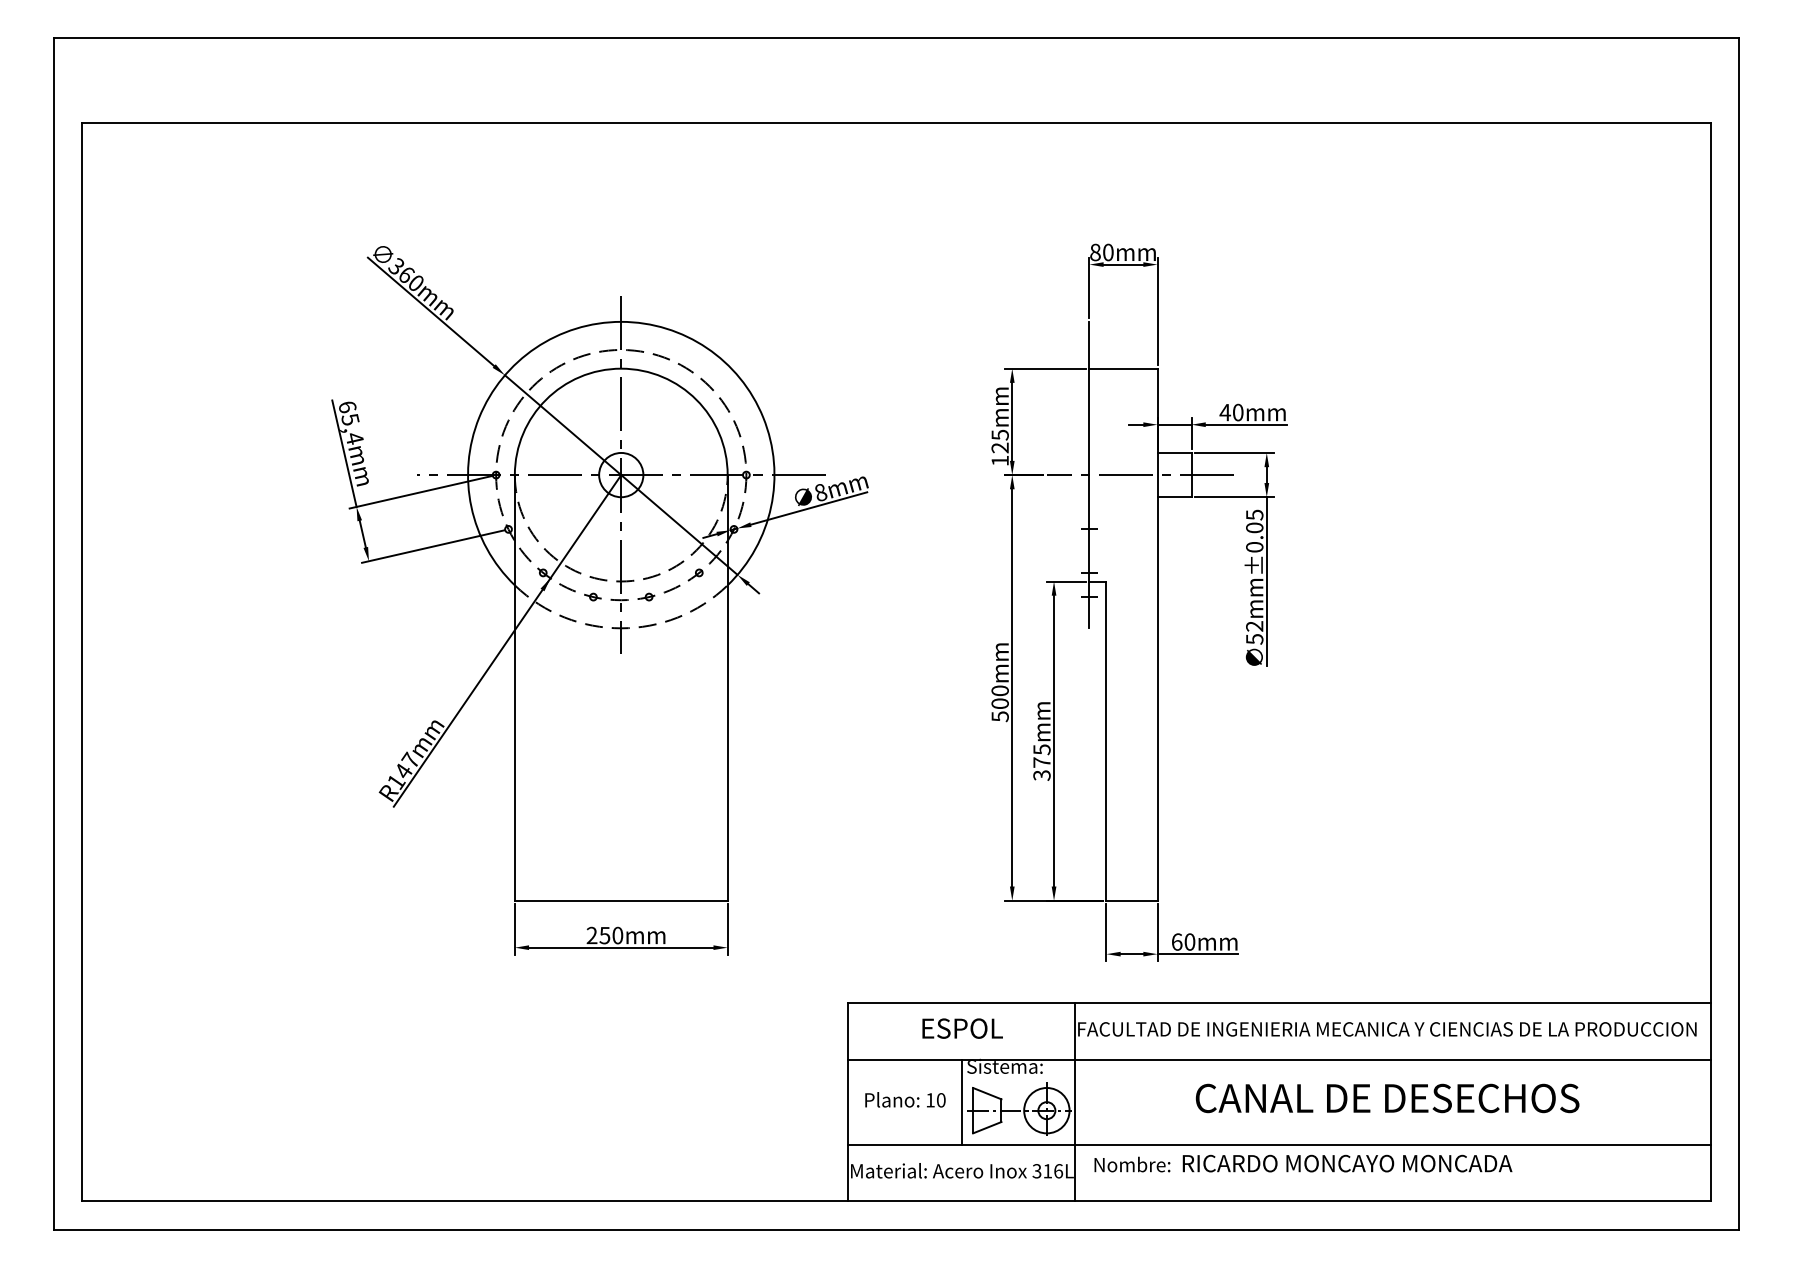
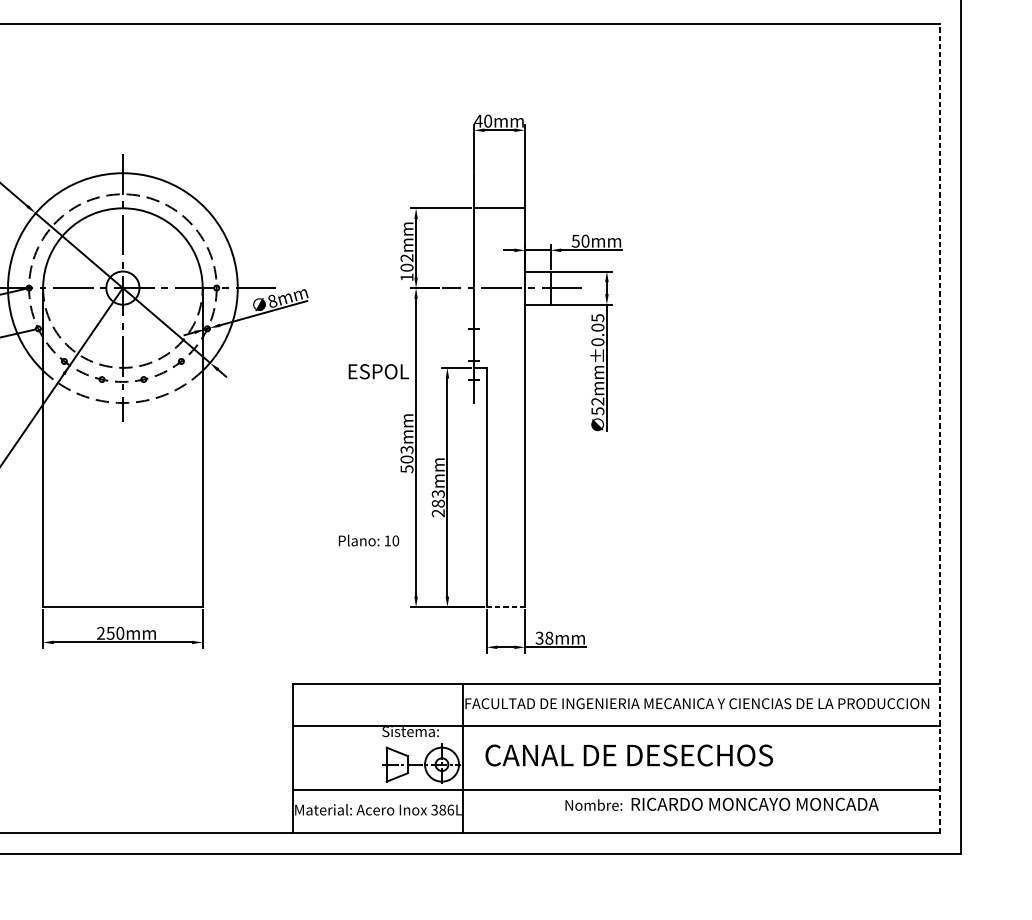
text: (1095, 252) -> (478, 121), 80mm -> 40mm
text: (1225, 412) -> (575, 241), 40mm -> 50mm
text: (999, 441) -> (406, 262), 125mm -> 102mm
line: (1710, 661) -> (939, 427), solid -> dashed
text: (999, 690) -> (406, 449), 500mm -> 503mm
text: (1041, 762) -> (438, 503), 375mm -> 283mm
line: (1132, 900) -> (506, 607), solid -> dashed
text: (1183, 941) -> (544, 637), 60mm -> 38mm
text: (962, 1028) -> (378, 371), moved
text: (1387, 1098) -> (629, 755), moved
text: (905, 1099) -> (369, 540), moved
line: (961, 1101) -> (378, 757), removed
text: (1303, 1163) -> (722, 804), moved
text: (1047, 1171) -> (442, 810), 316L -> 386L

